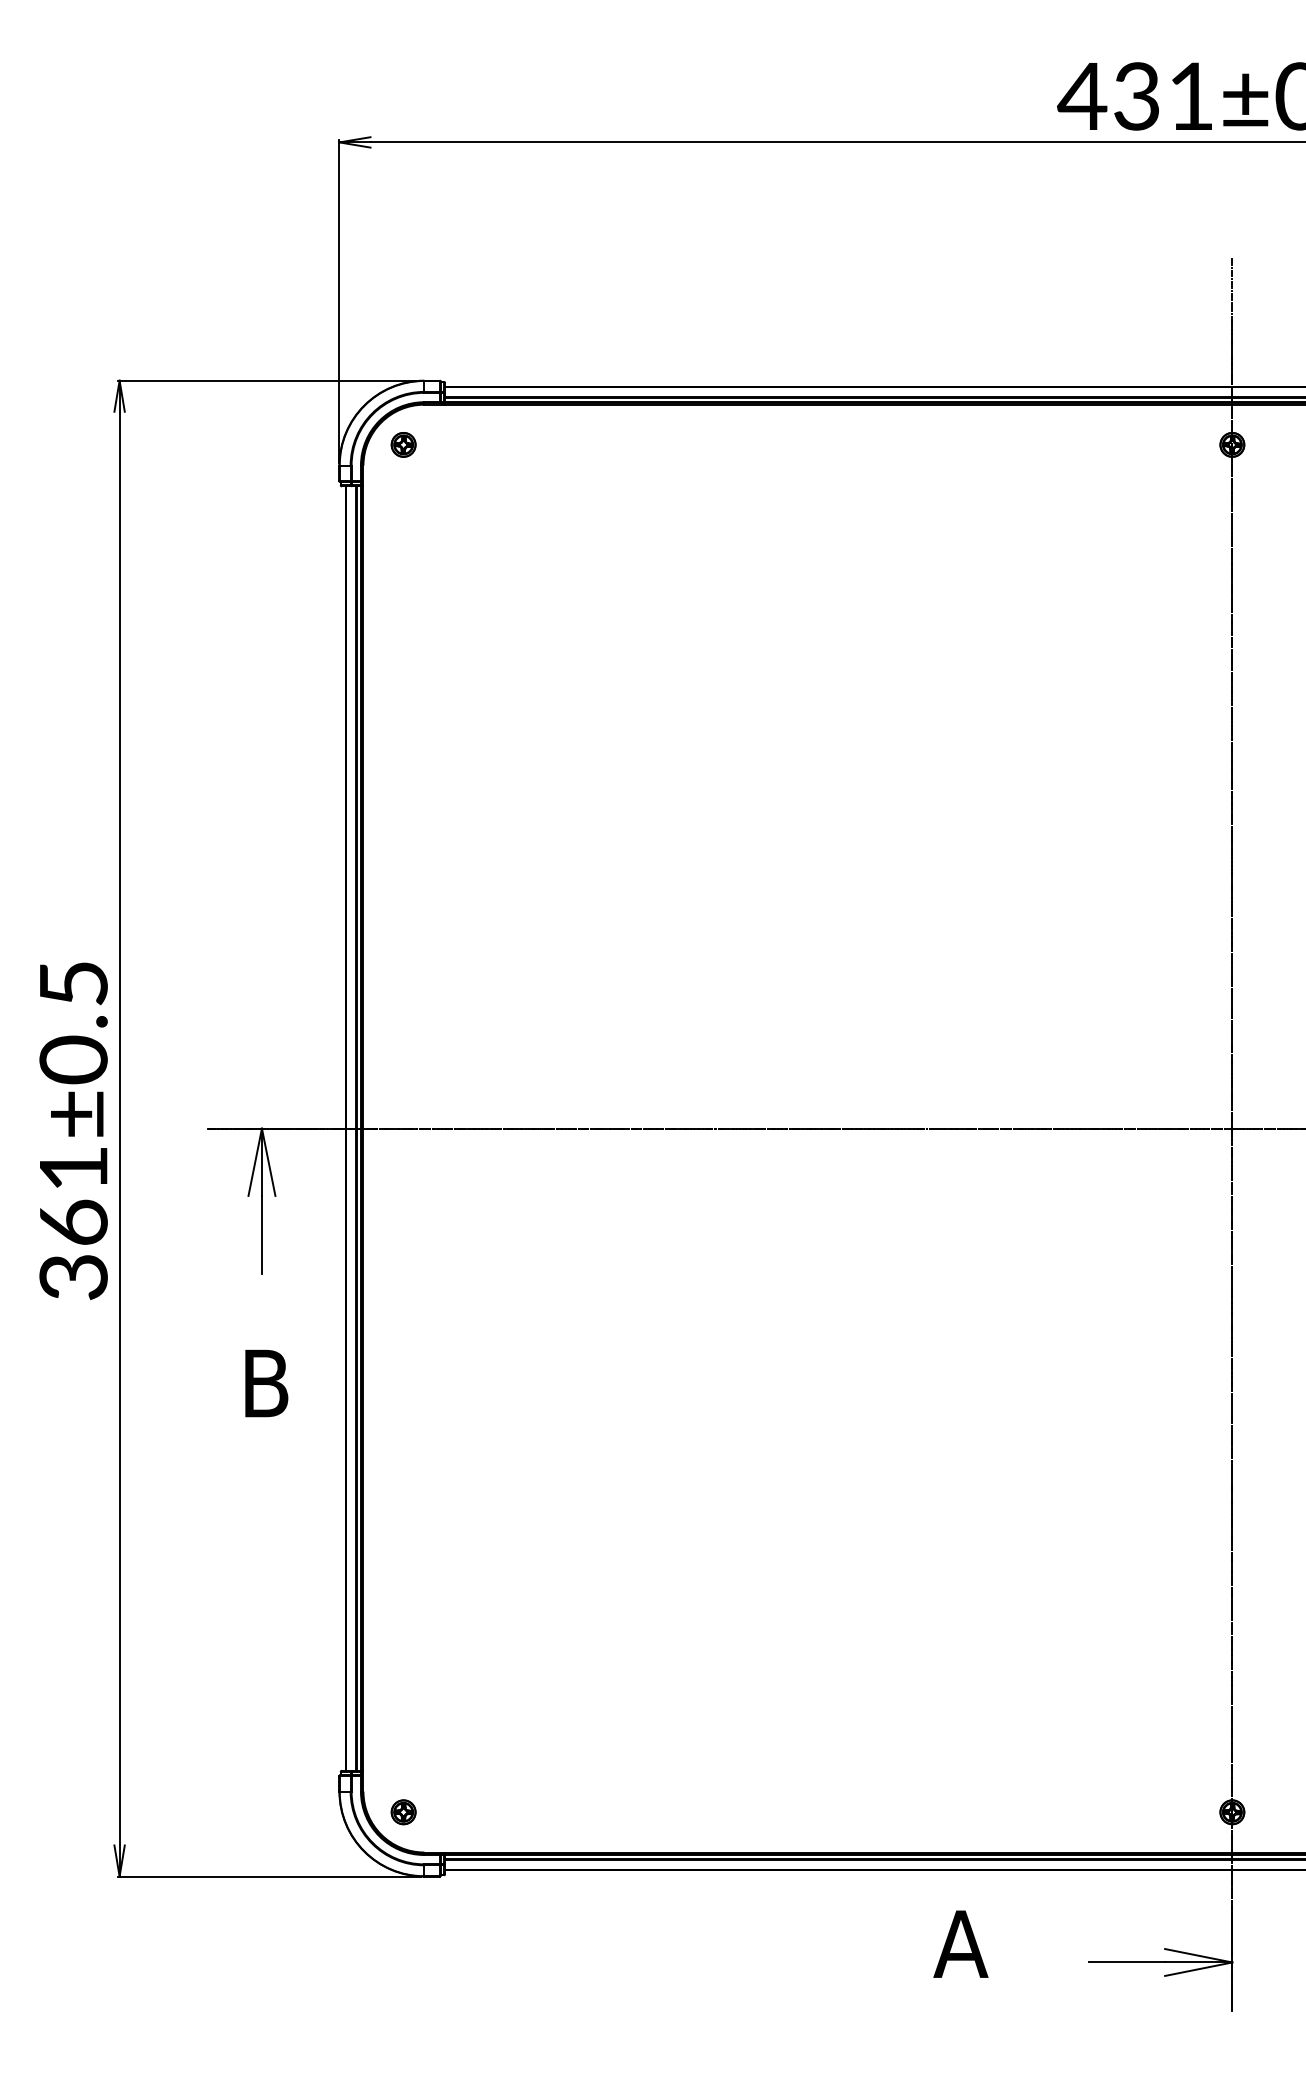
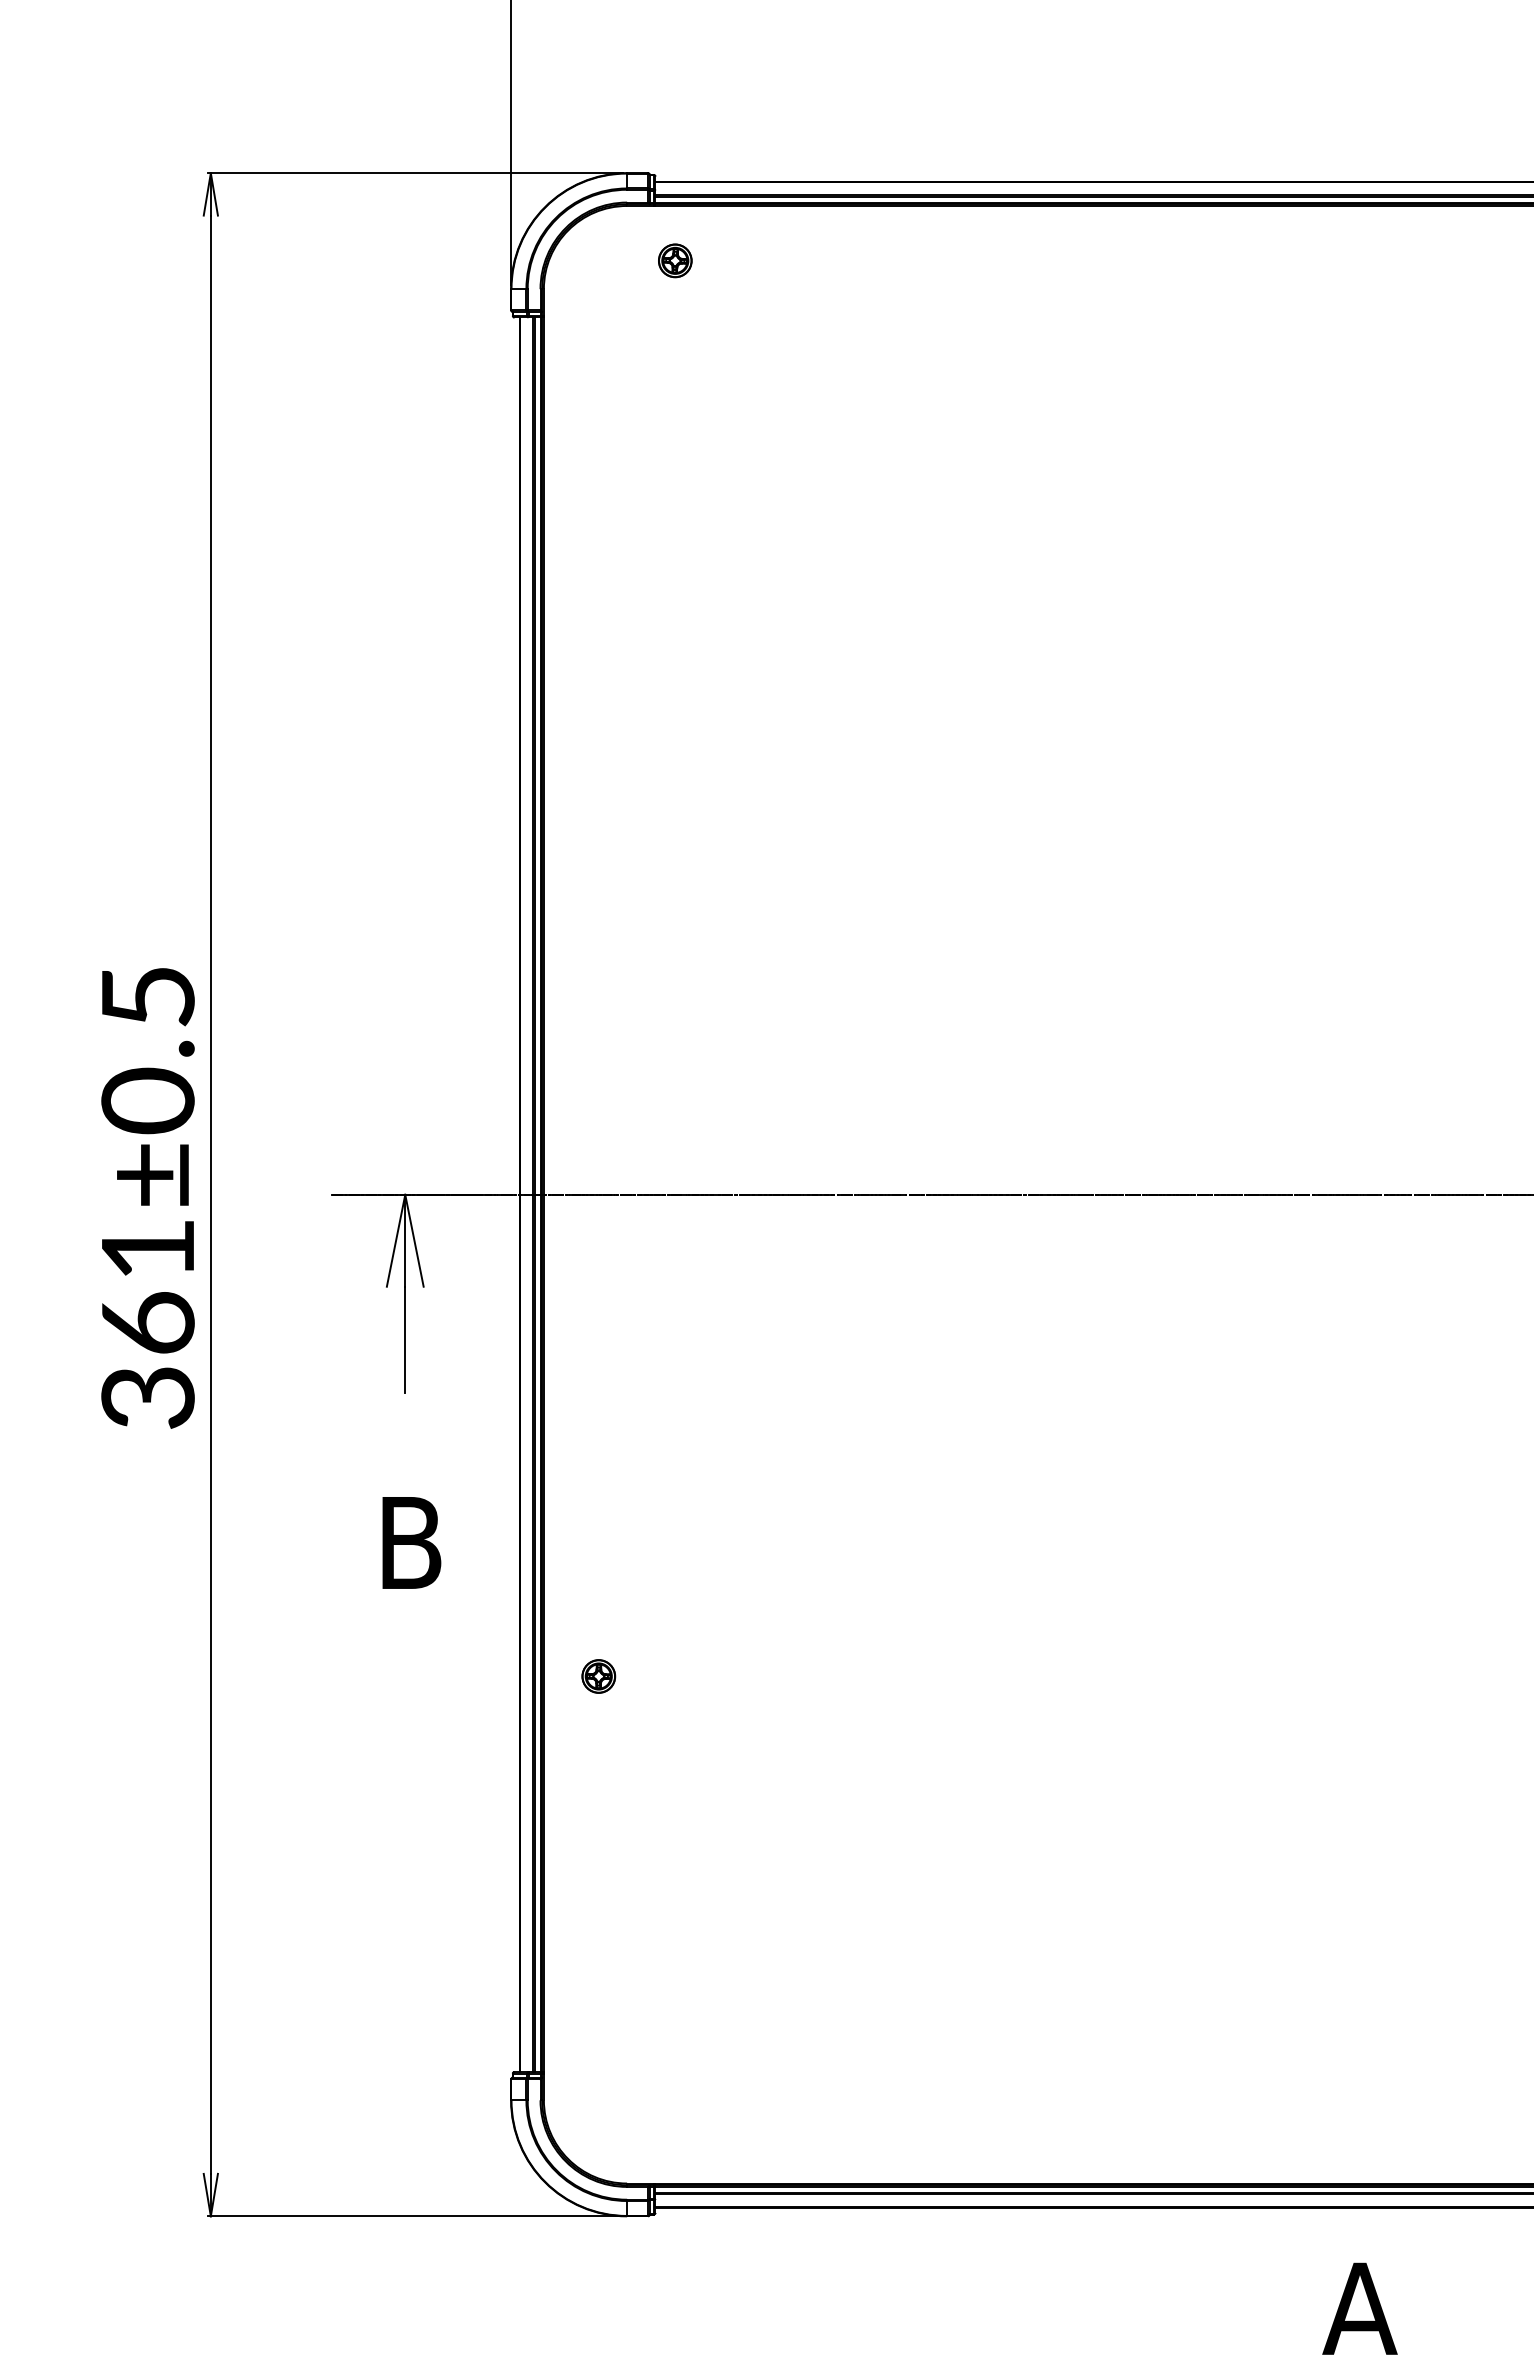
part: (403, 444) -> (675, 260), moved
part: (403, 1812) -> (598, 1676), moved

